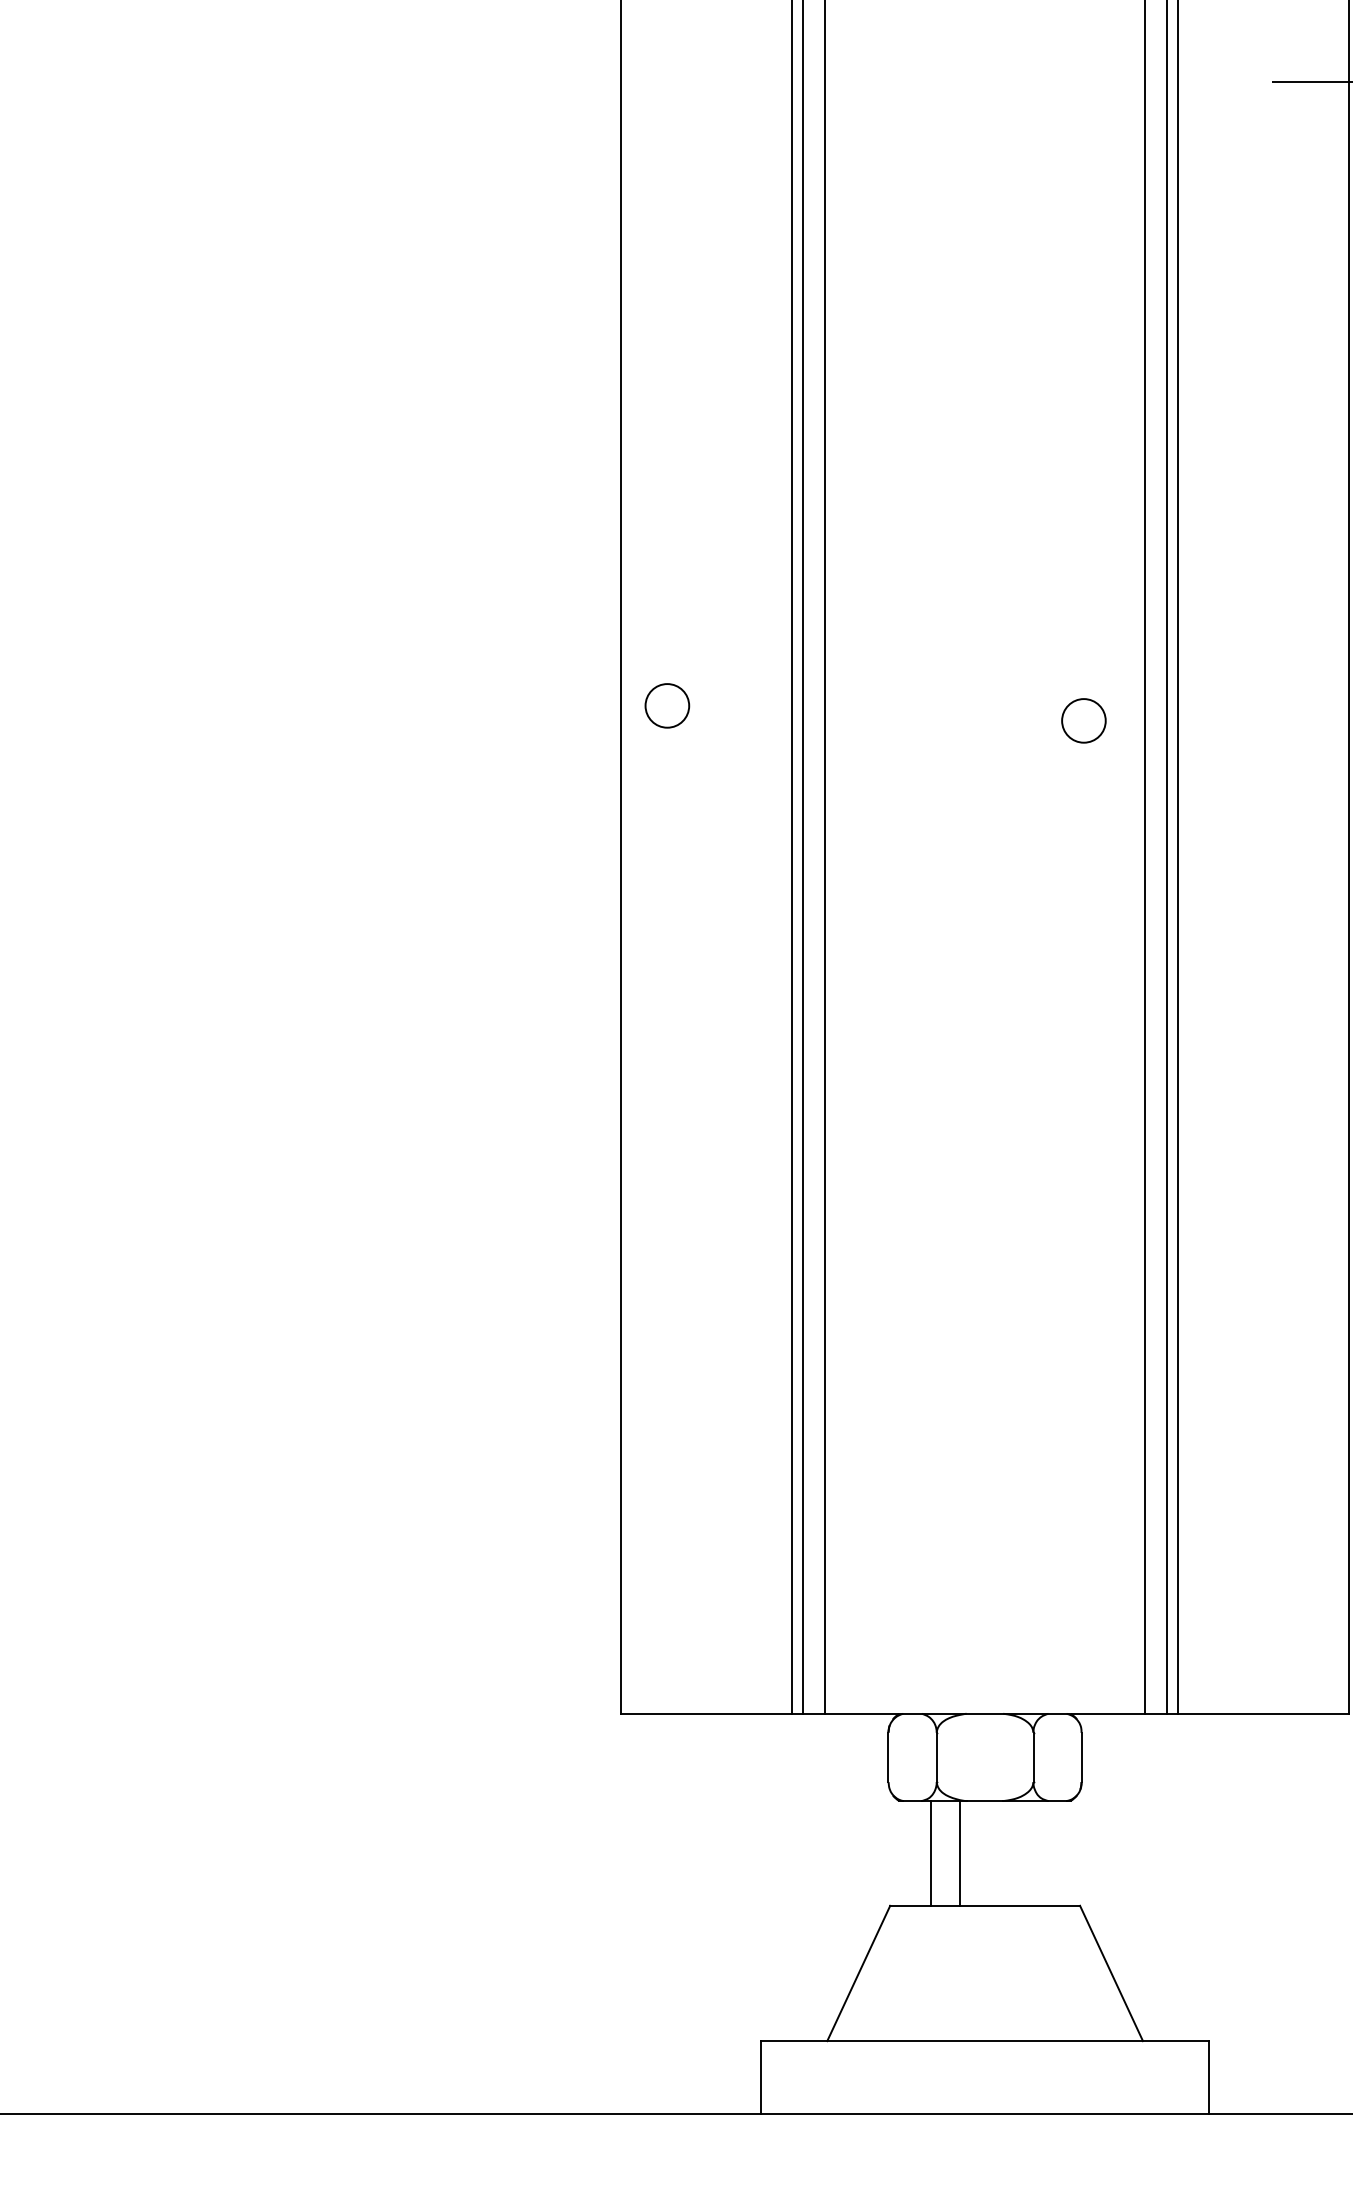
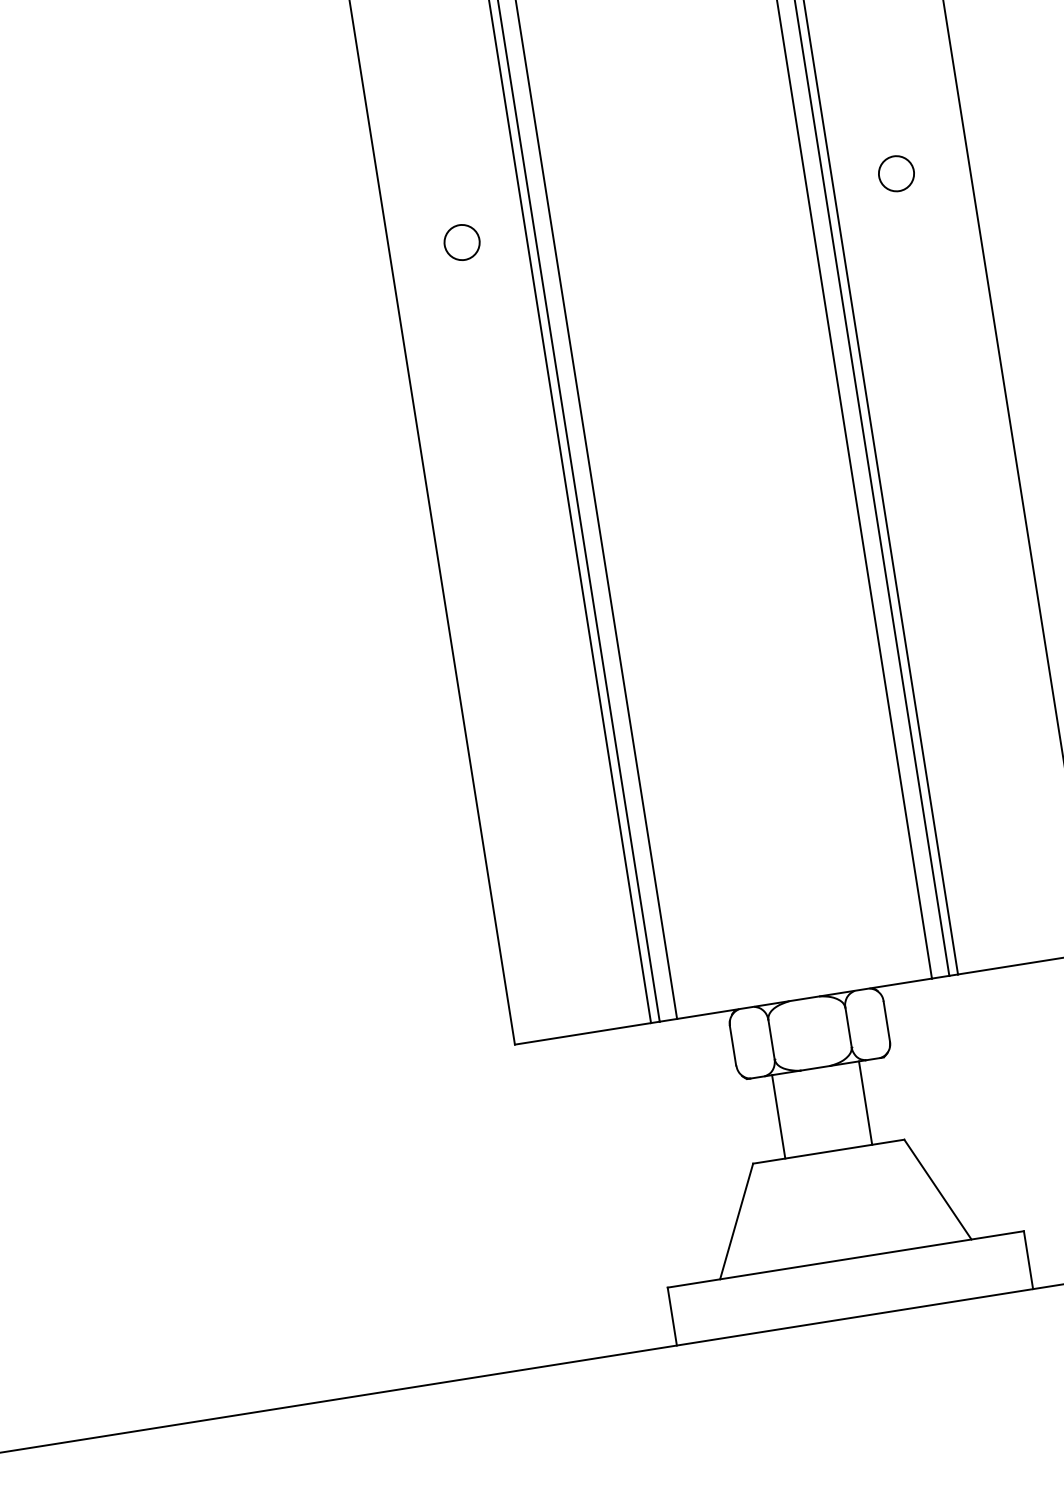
circle: (667, 705) -> (462, 242), moved
circle: (1083, 720) -> (896, 173), moved
line: (959, 1853) -> (865, 1103), moved

